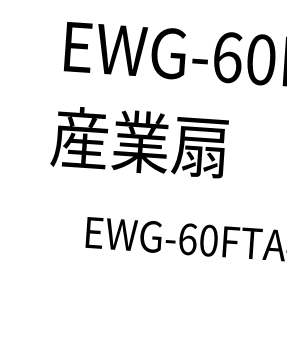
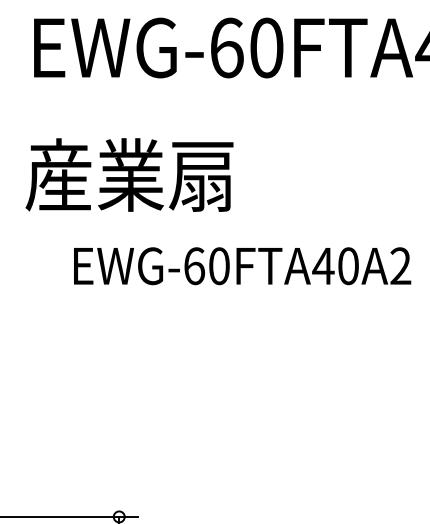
text: (139, 141) -> (129, 174), moved

